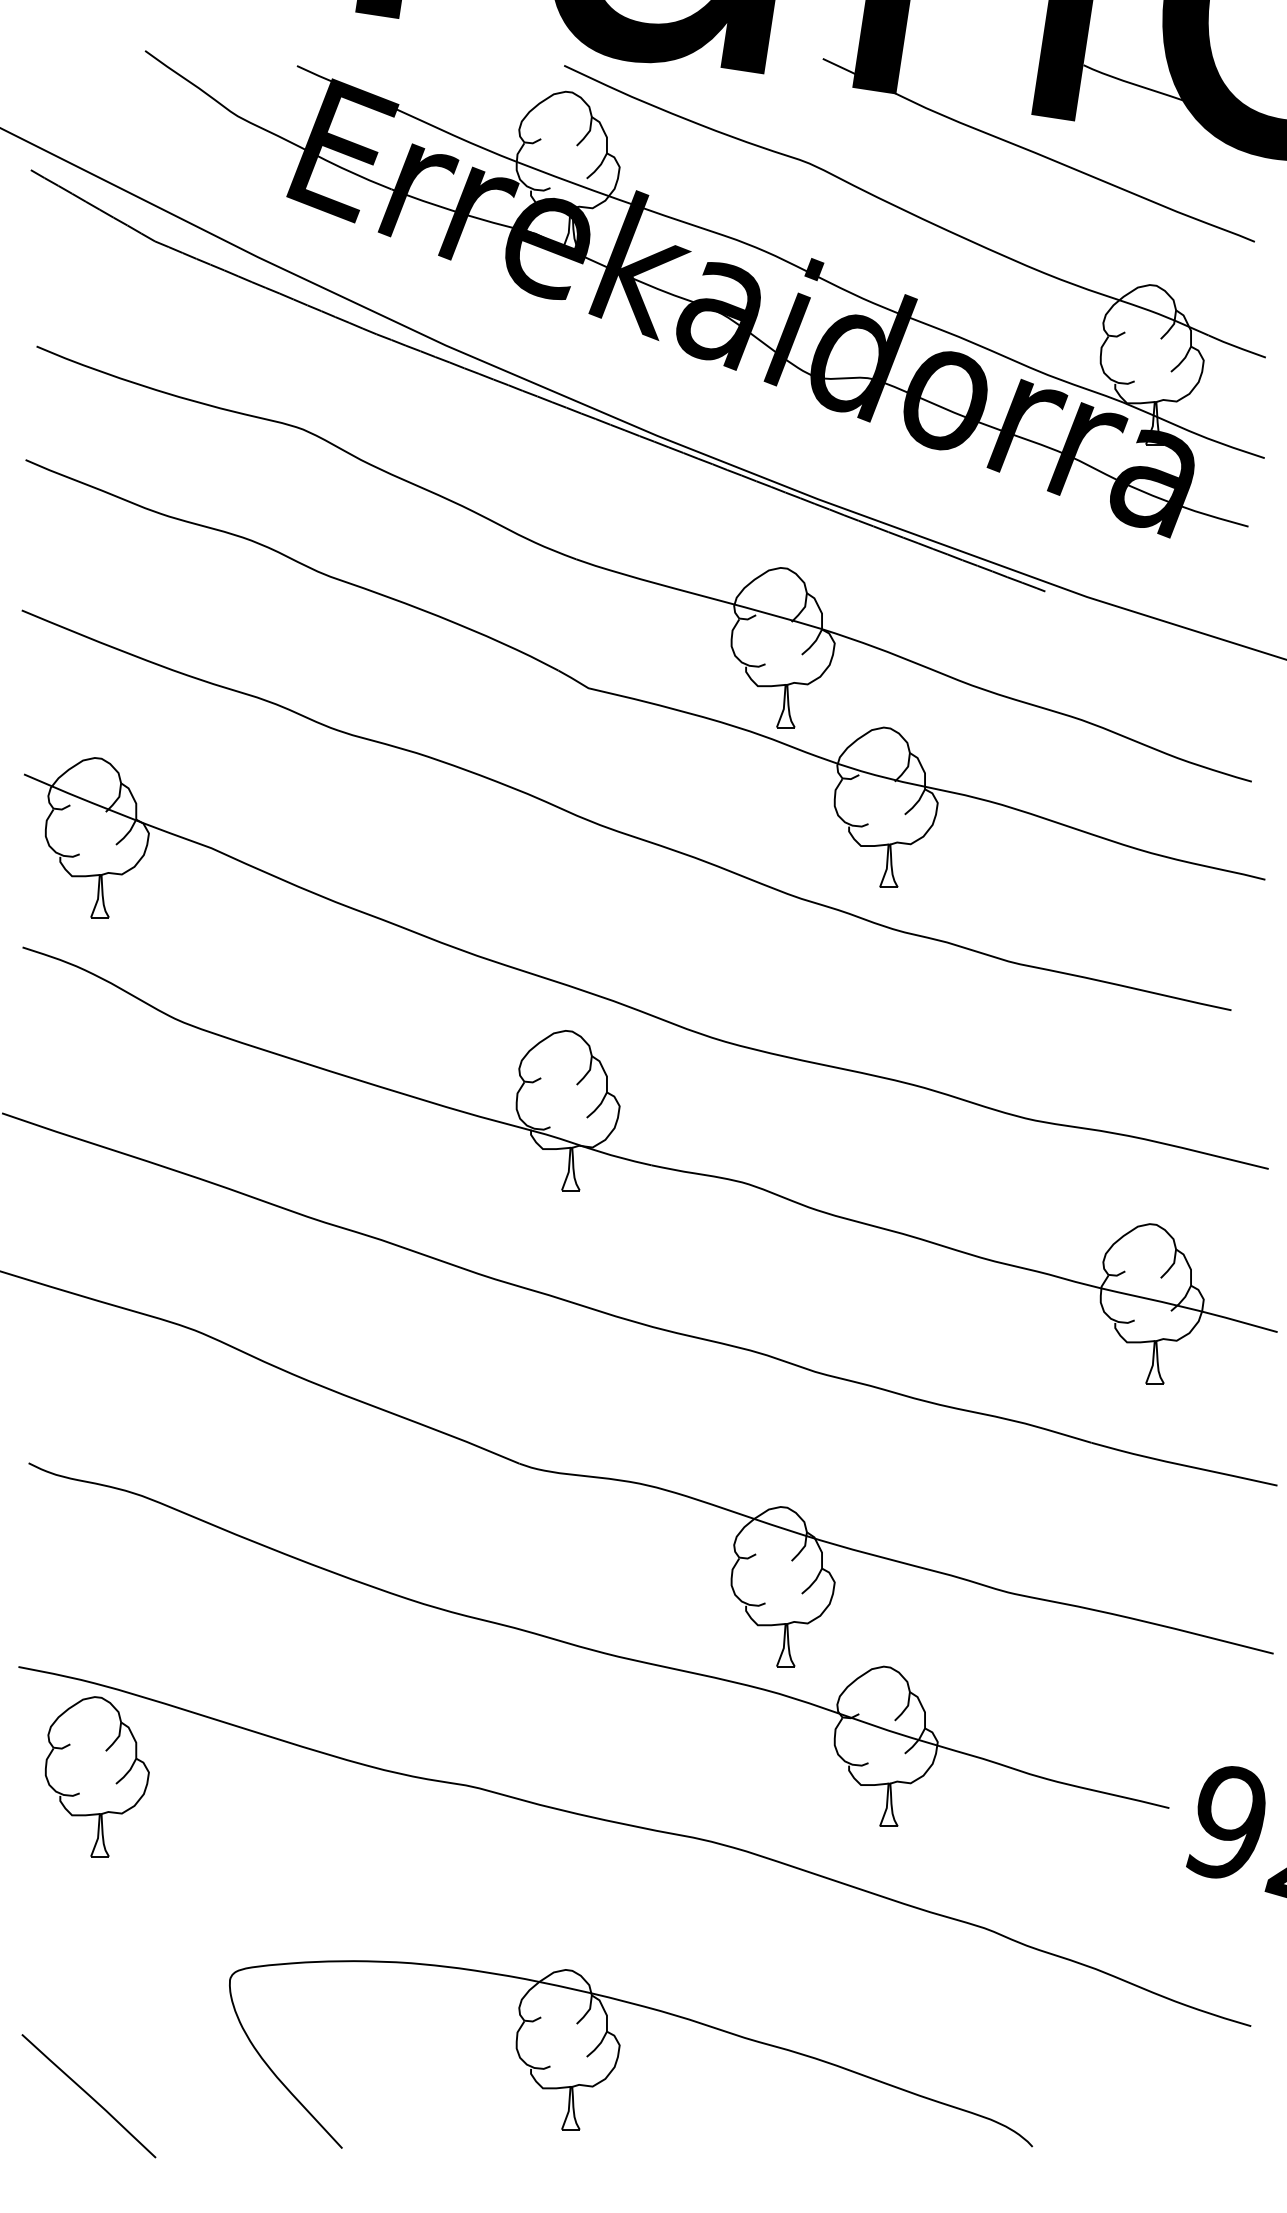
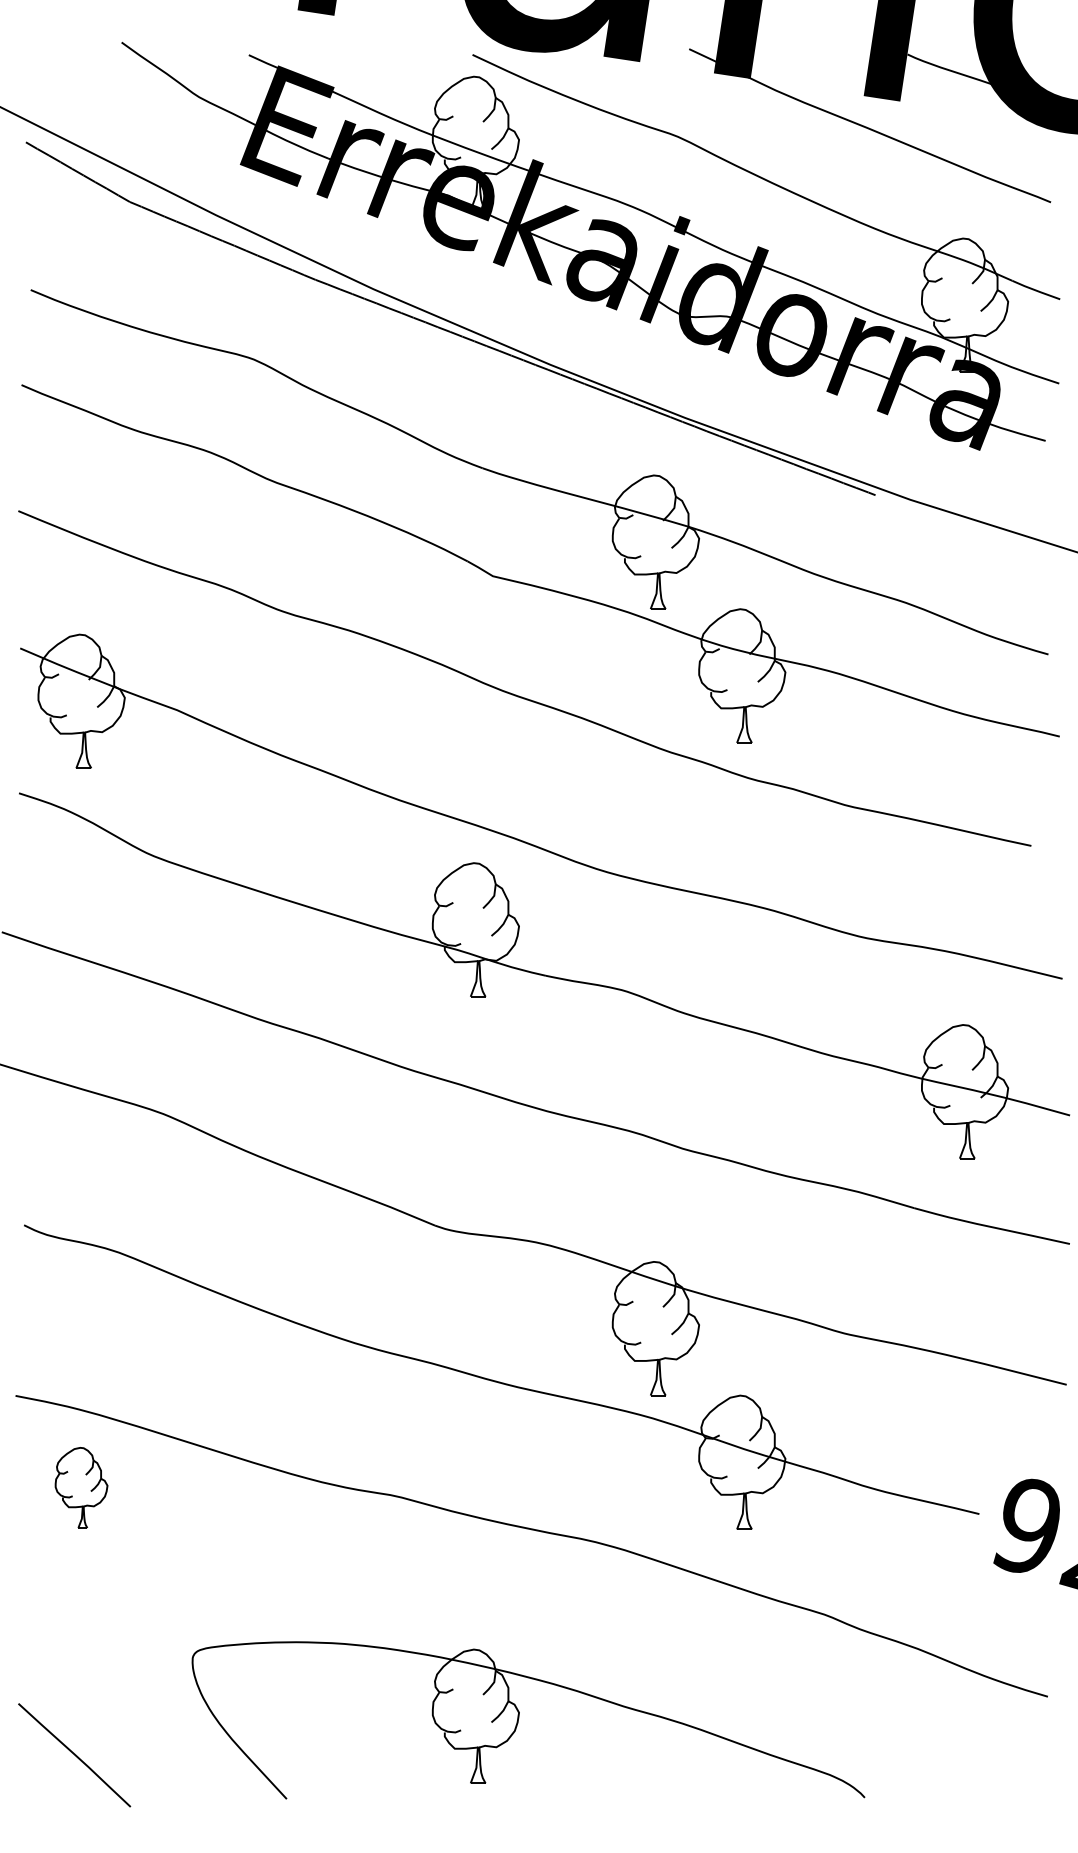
part: (97, 1776) -> (81, 1487), size x0.6

